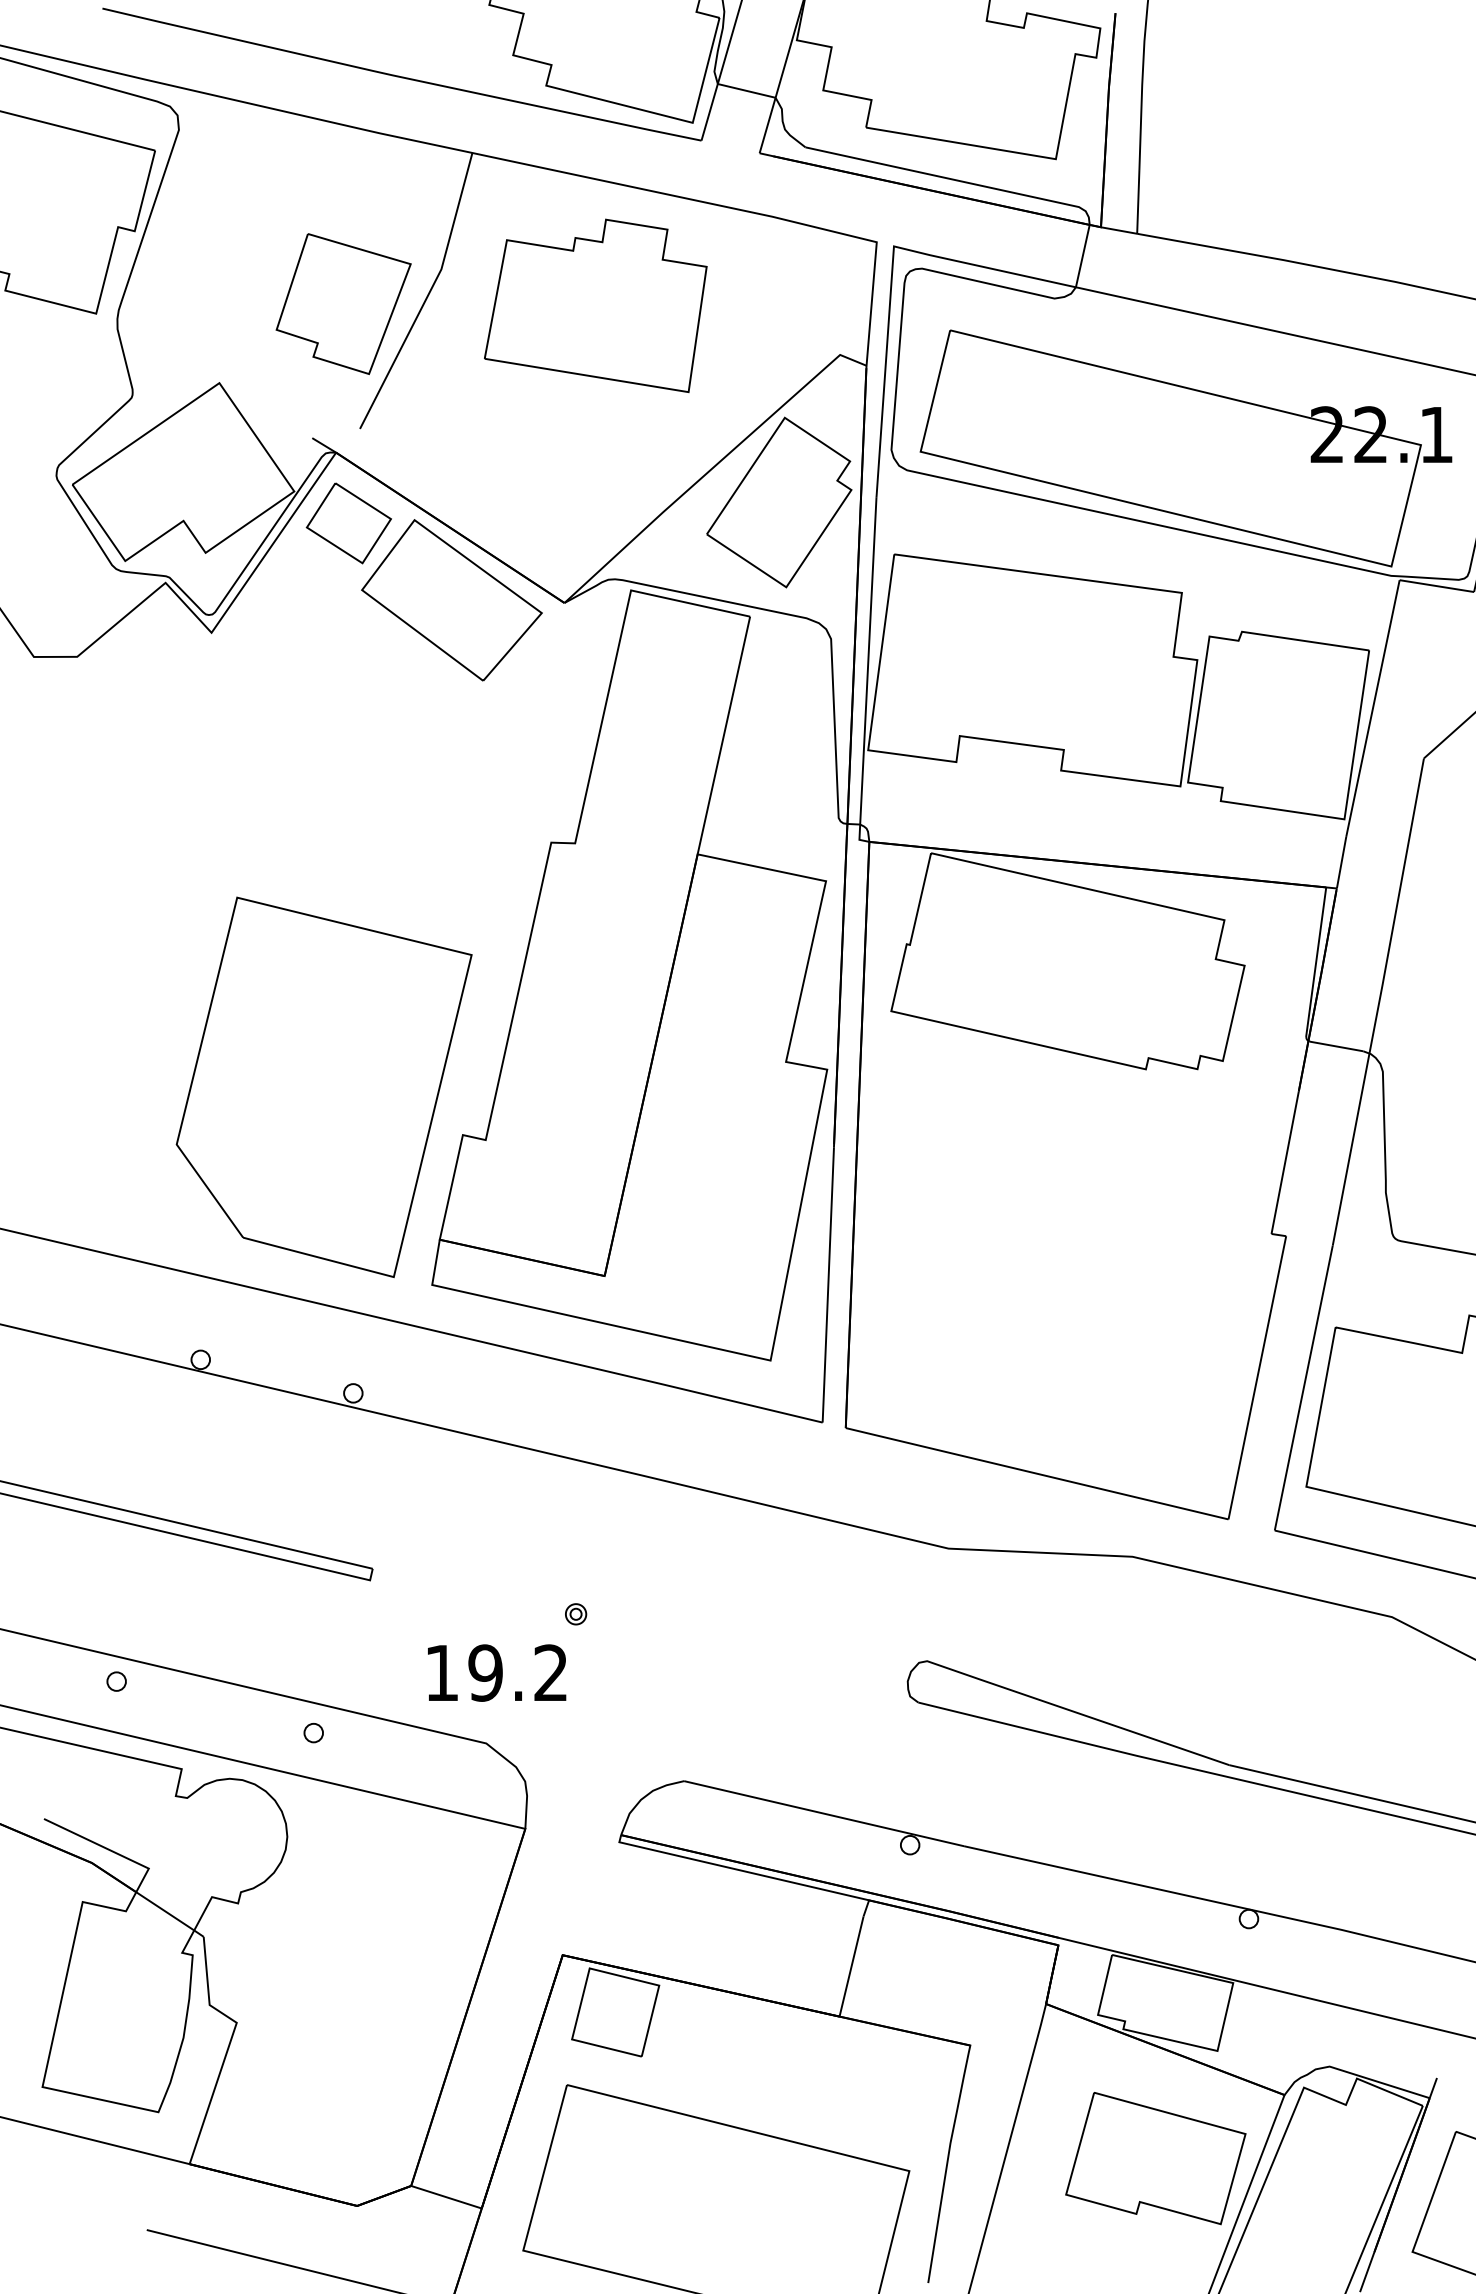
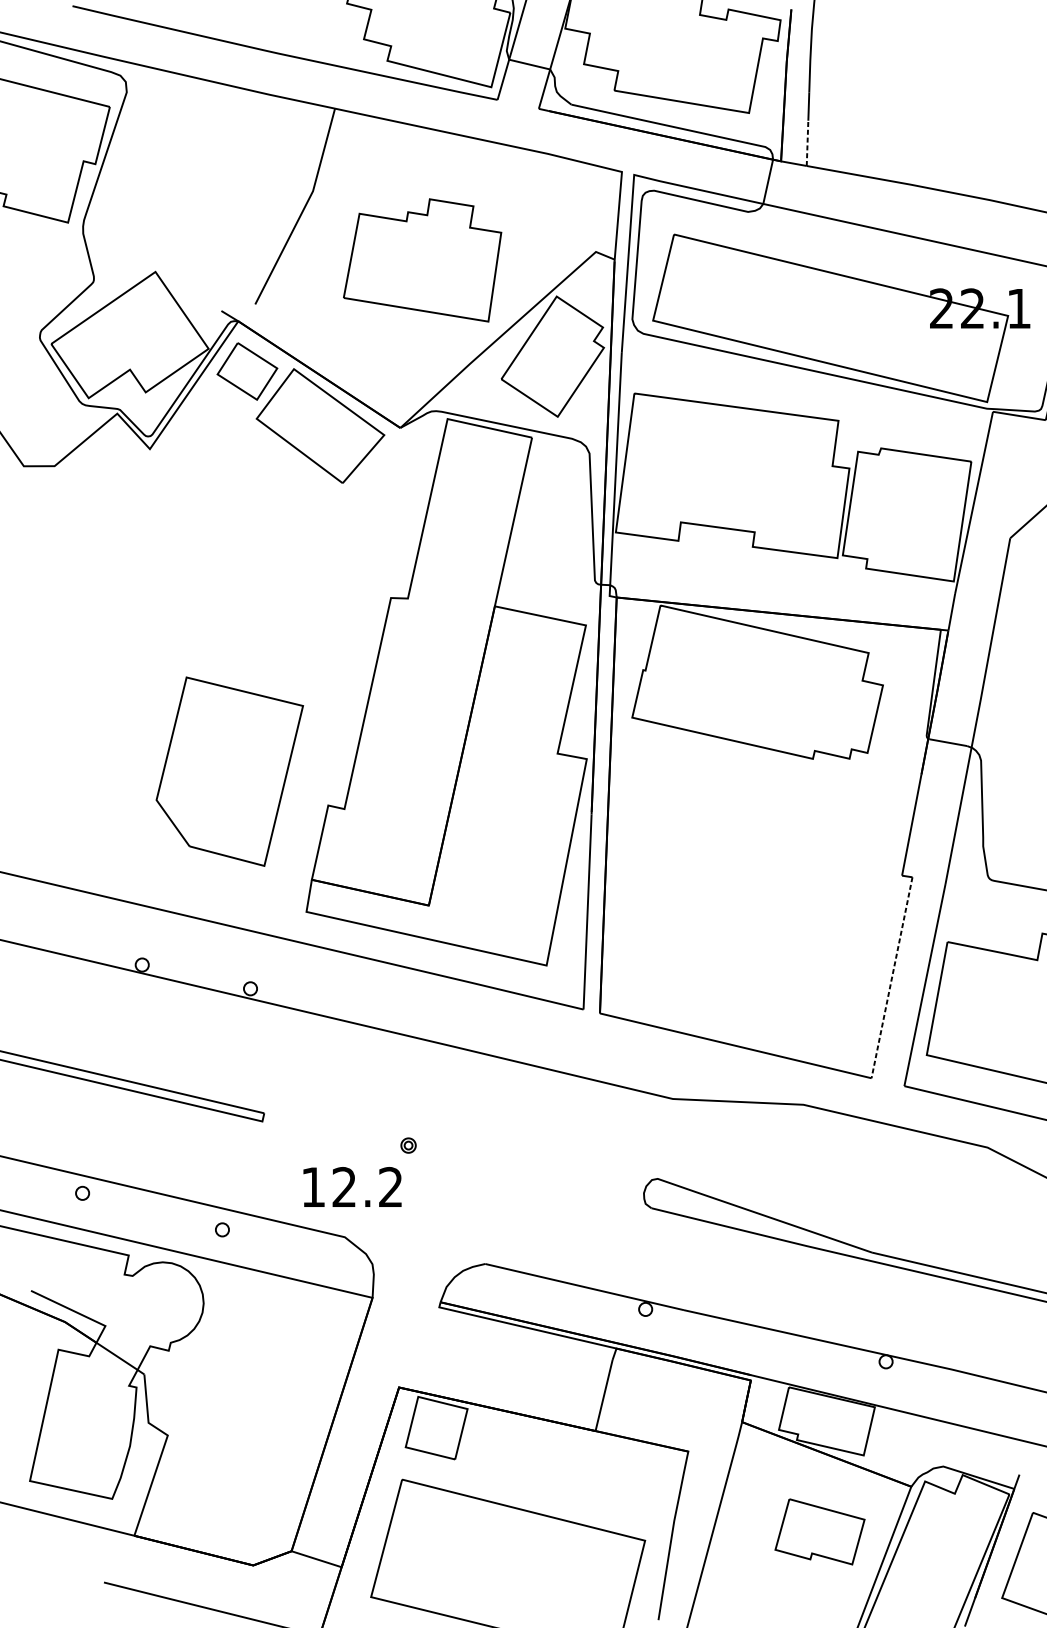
line: (1138, 201) -> (807, 143), solid -> dashed
part: (343, 303) -> (243, 215), removed
part: (595, 305) -> (422, 260), moved
part: (323, 1087) -> (229, 771), size x0.7
line: (1257, 1377) -> (892, 977), solid -> dashed
text: (485, 1672) -> (344, 1186), 19.2 -> 12.2
part: (1155, 2158) -> (819, 1531), size x0.7

